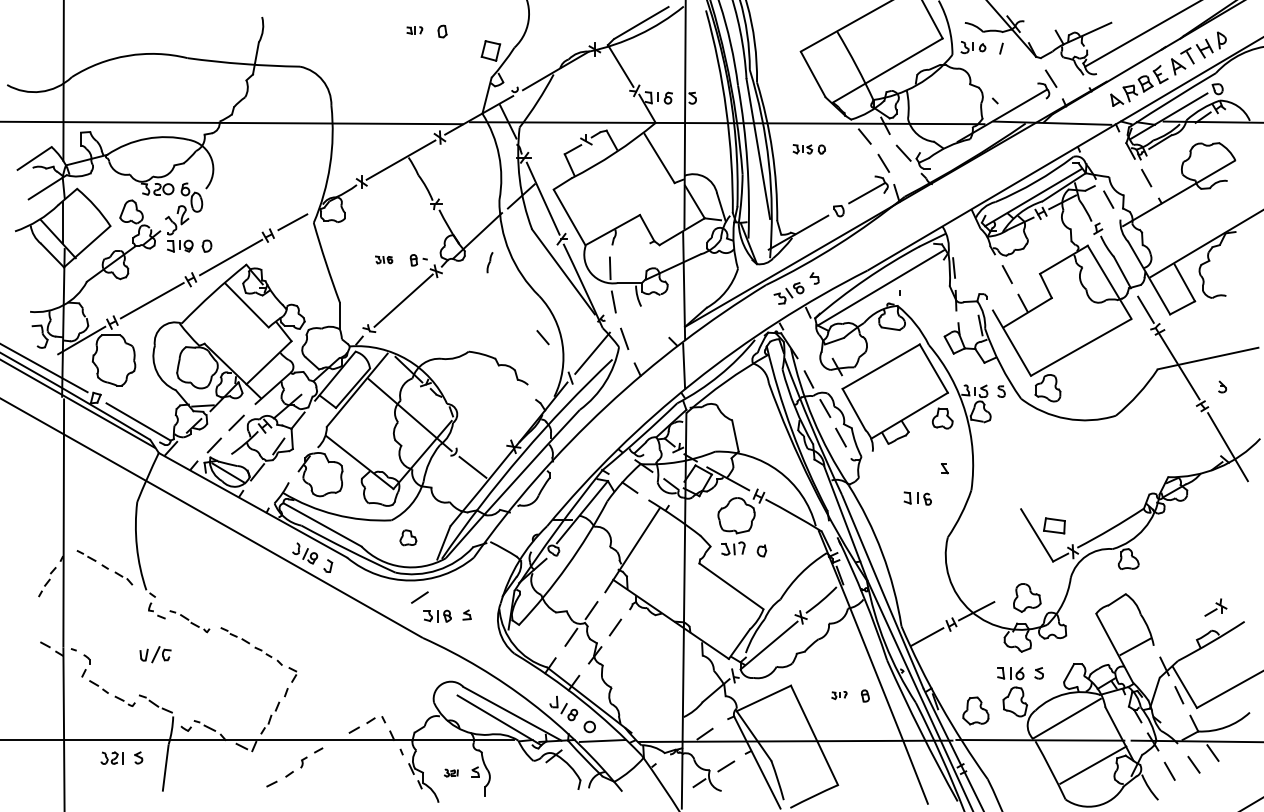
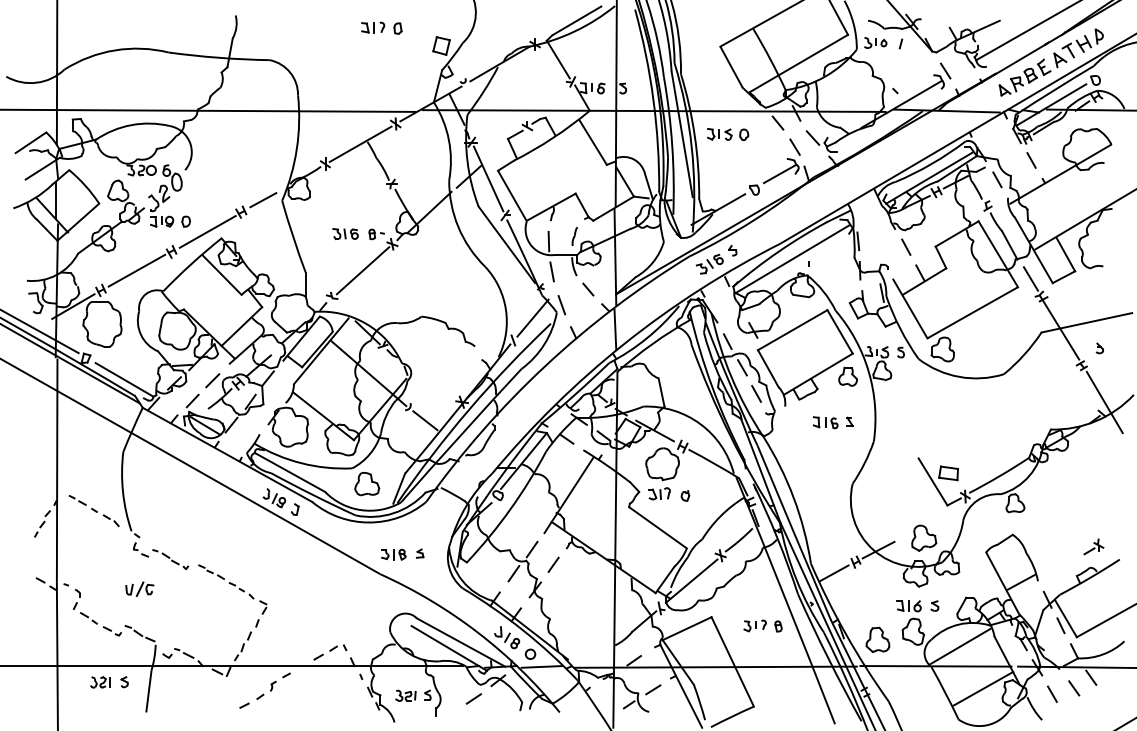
part: (414, 30) -> (372, 27), size x1.67
part: (809, 149) -> (728, 134), size x1.43
part: (383, 259) -> (344, 233), size x1.67
line: (489, 262) -> (574, 236), moved
line: (542, 337) -> (587, 289), moved
part: (917, 498) -> (825, 422), moved
part: (408, 537) -> (367, 483), size x1.67
line: (419, 597) -> (473, 698), moved
part: (839, 695) -> (755, 625), size x1.67
part: (451, 772) -> (406, 695), size x1.67

